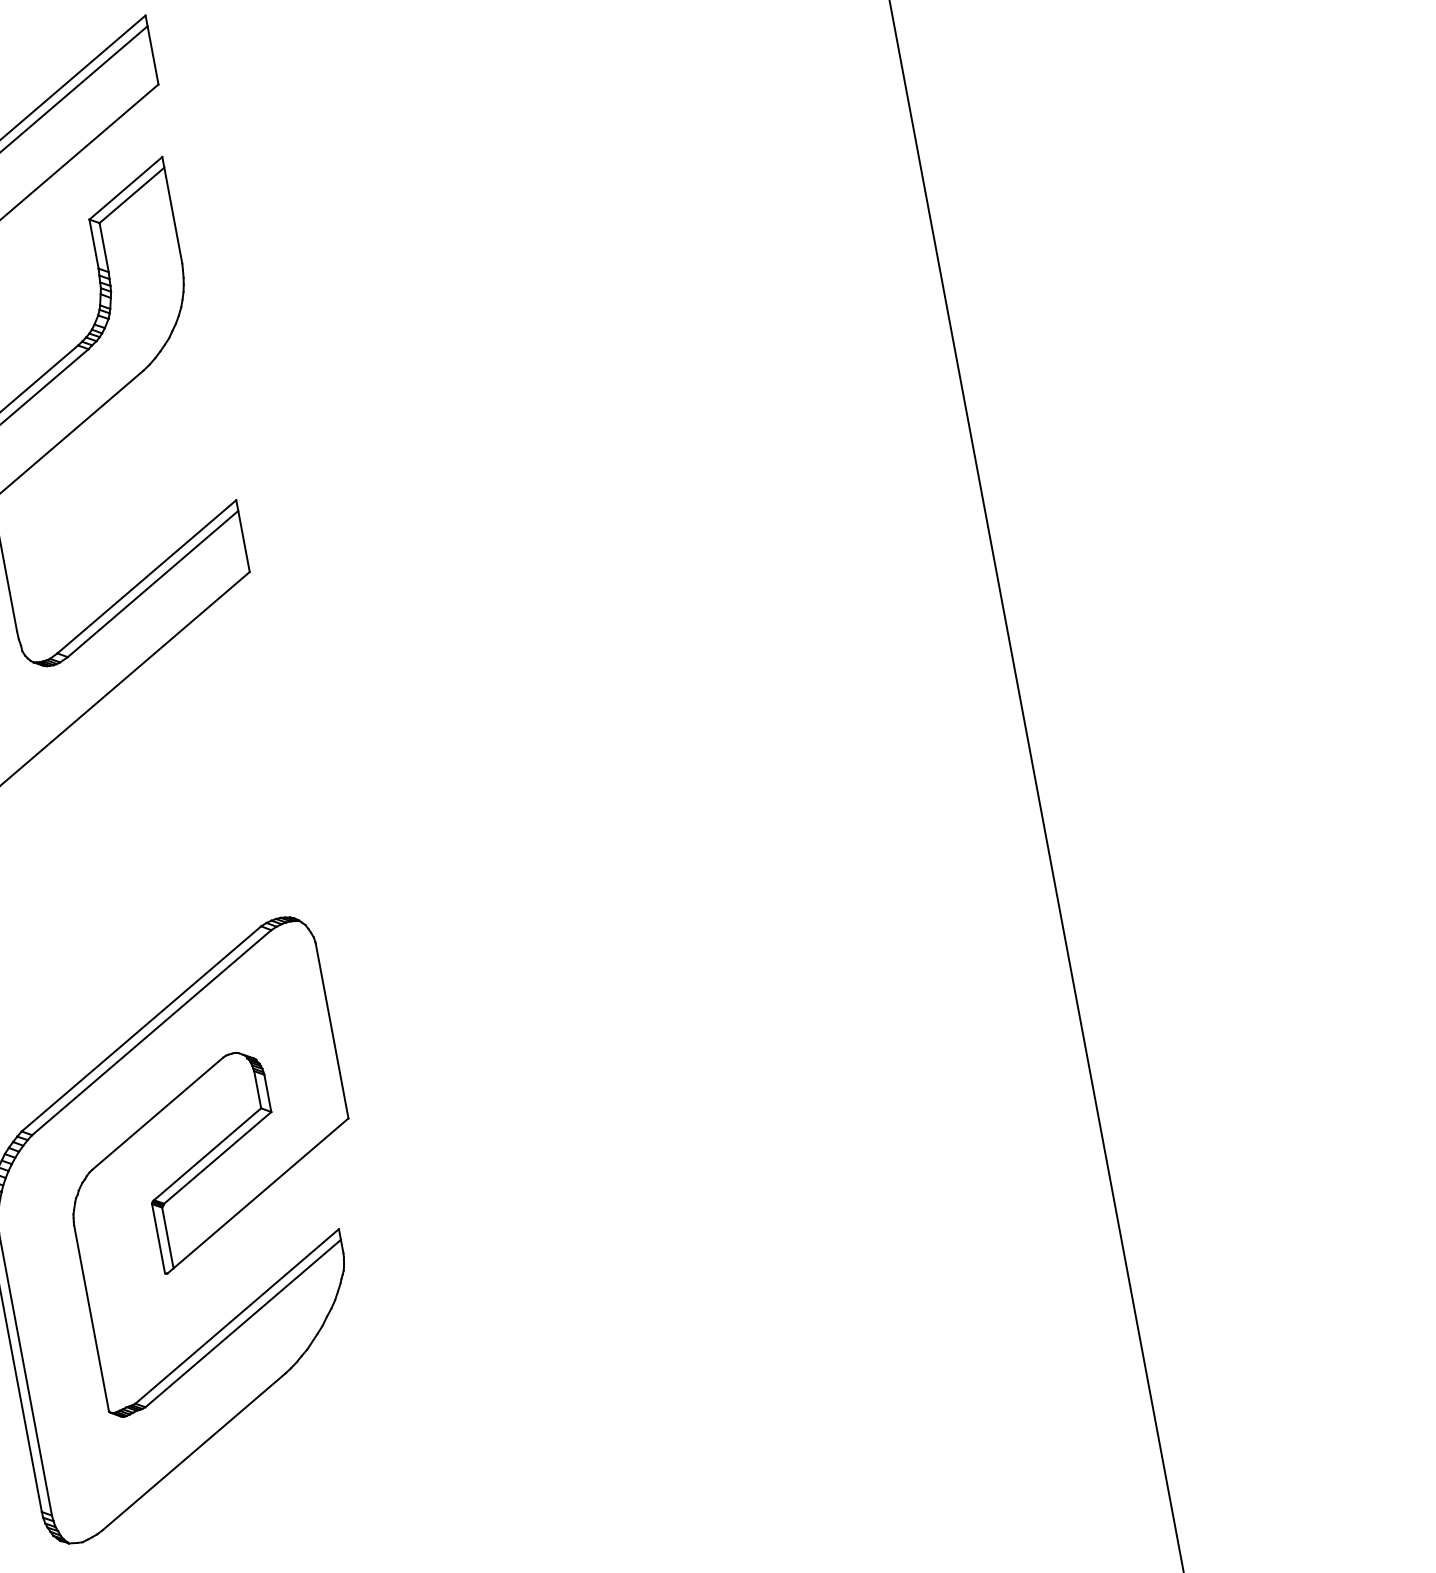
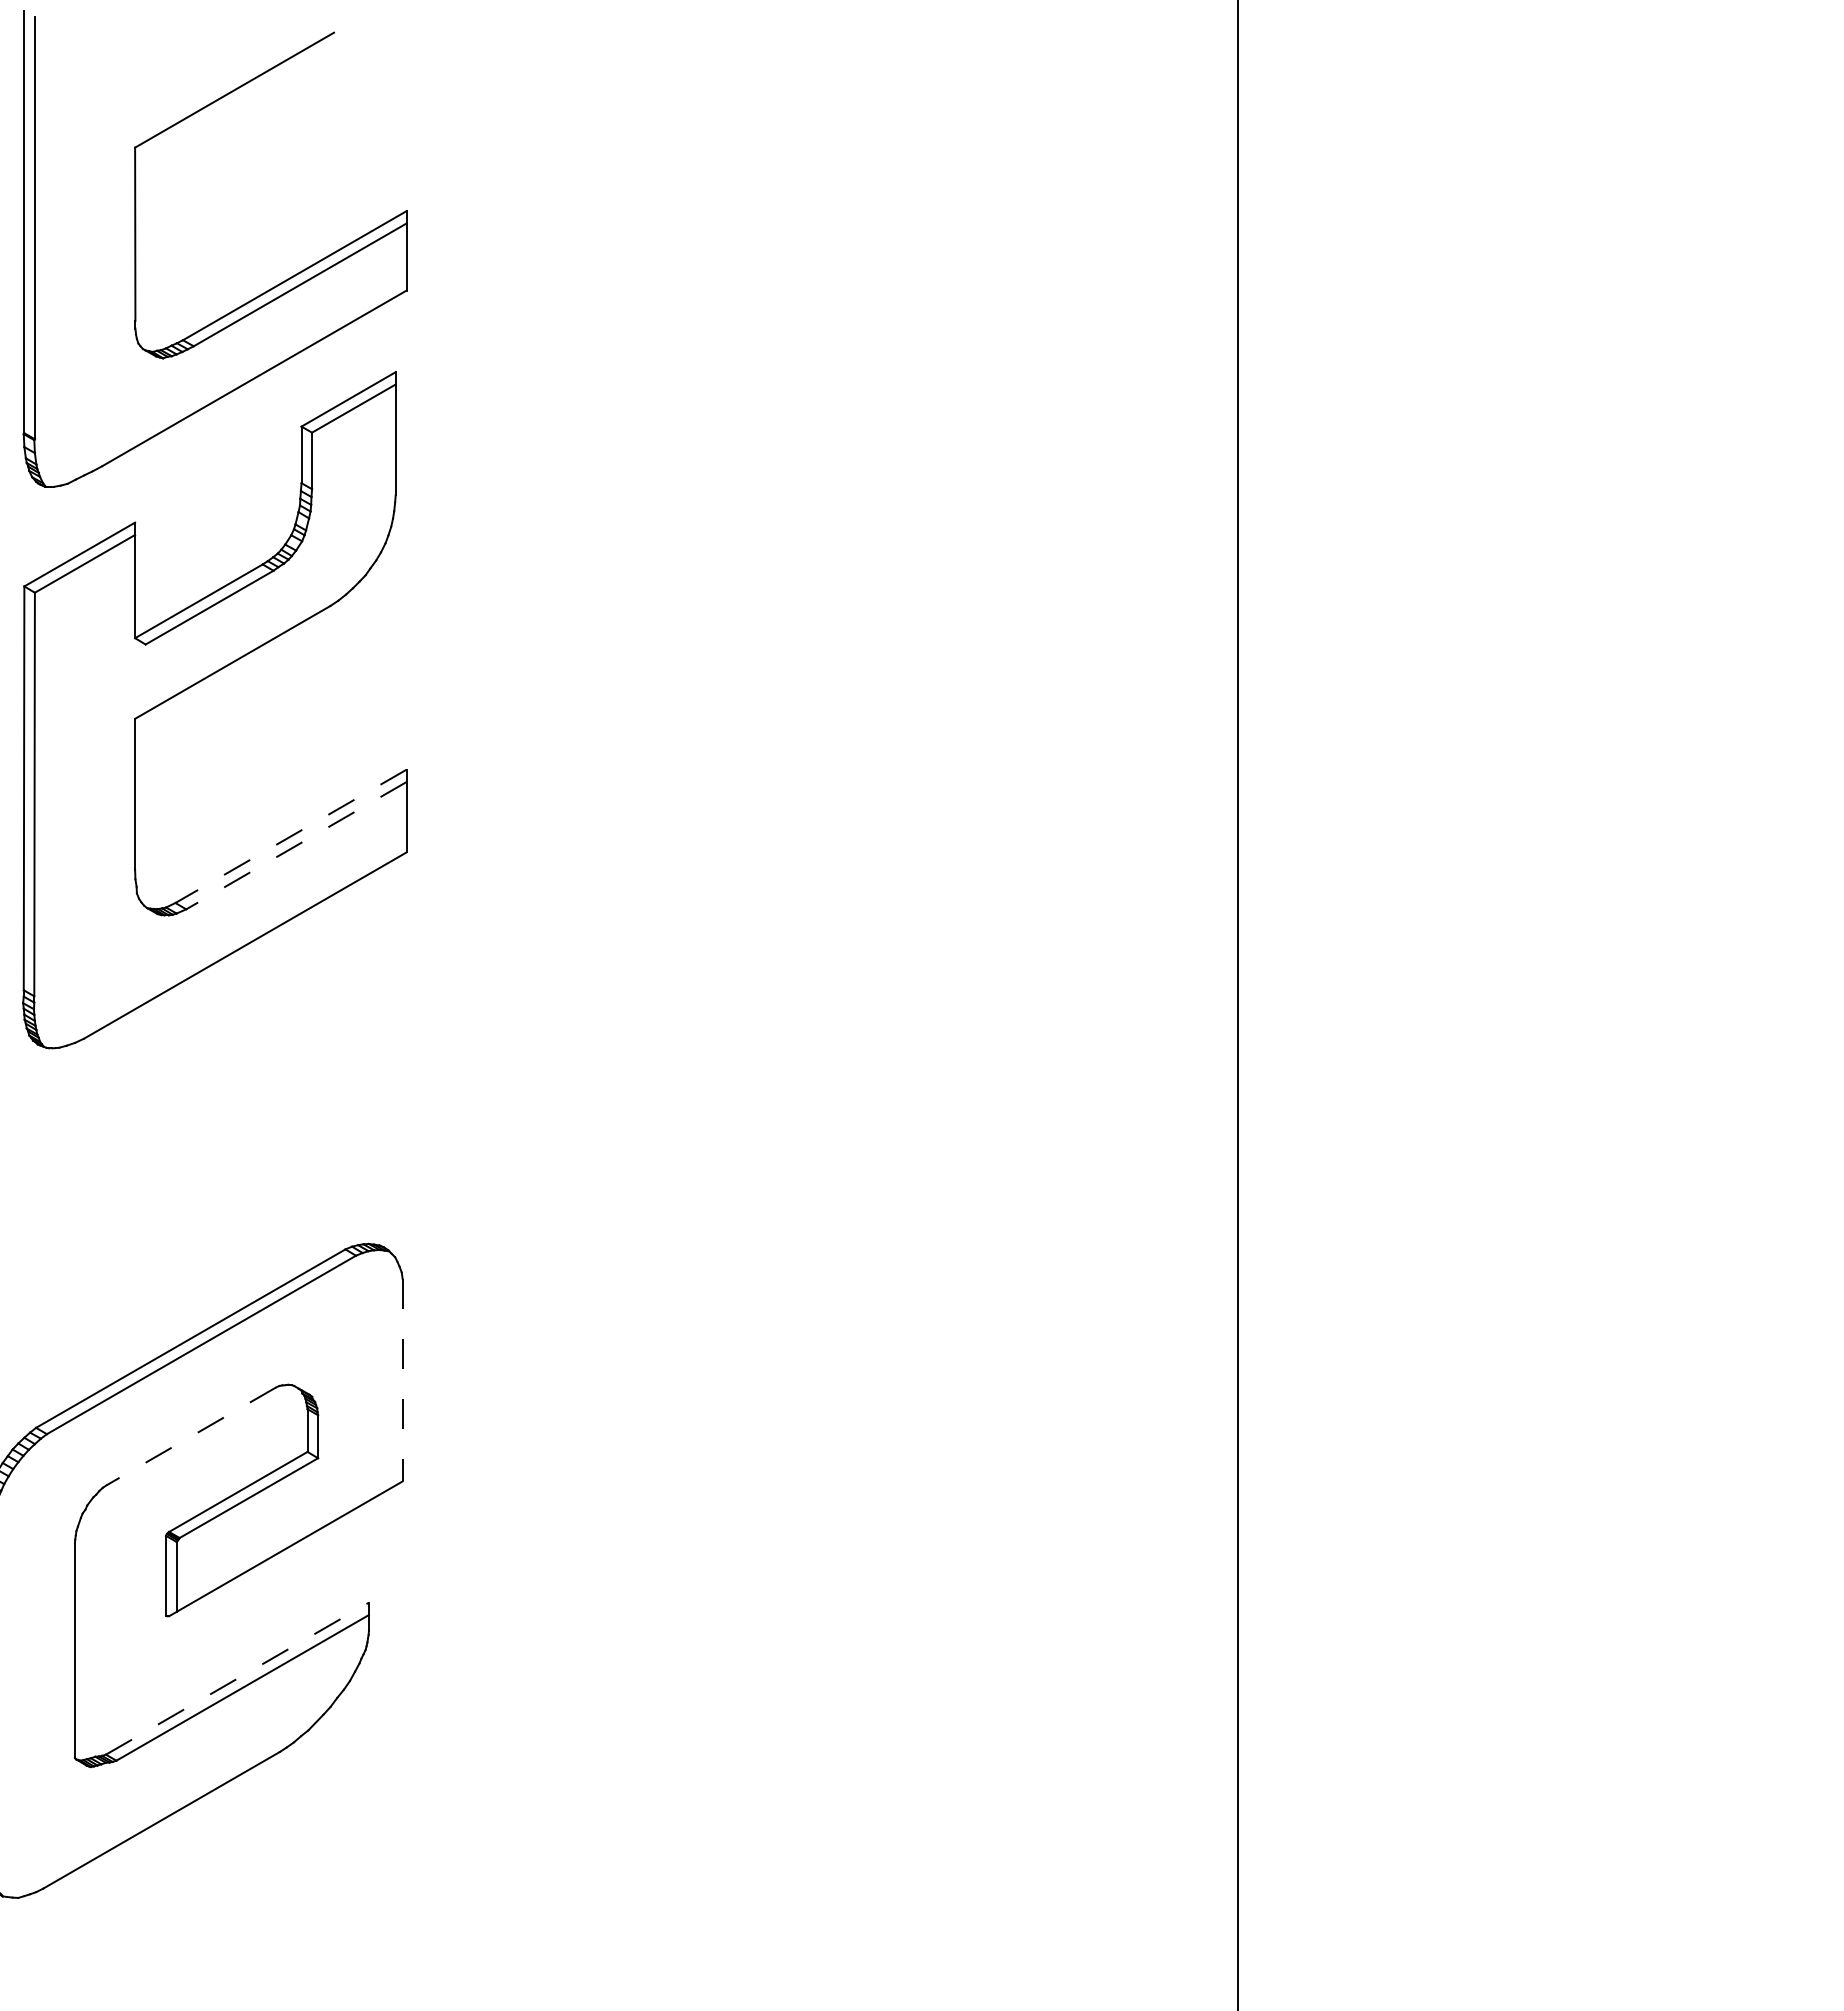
line: (146, 577) -> (290, 836), solid -> dashed
line: (153, 583) -> (296, 845), solid -> dashed
line: (331, 1030) -> (402, 1380), solid -> dashed
line: (157, 1113) -> (191, 1436), solid -> dashed
line: (237, 1316) -> (237, 1678), solid -> dashed

